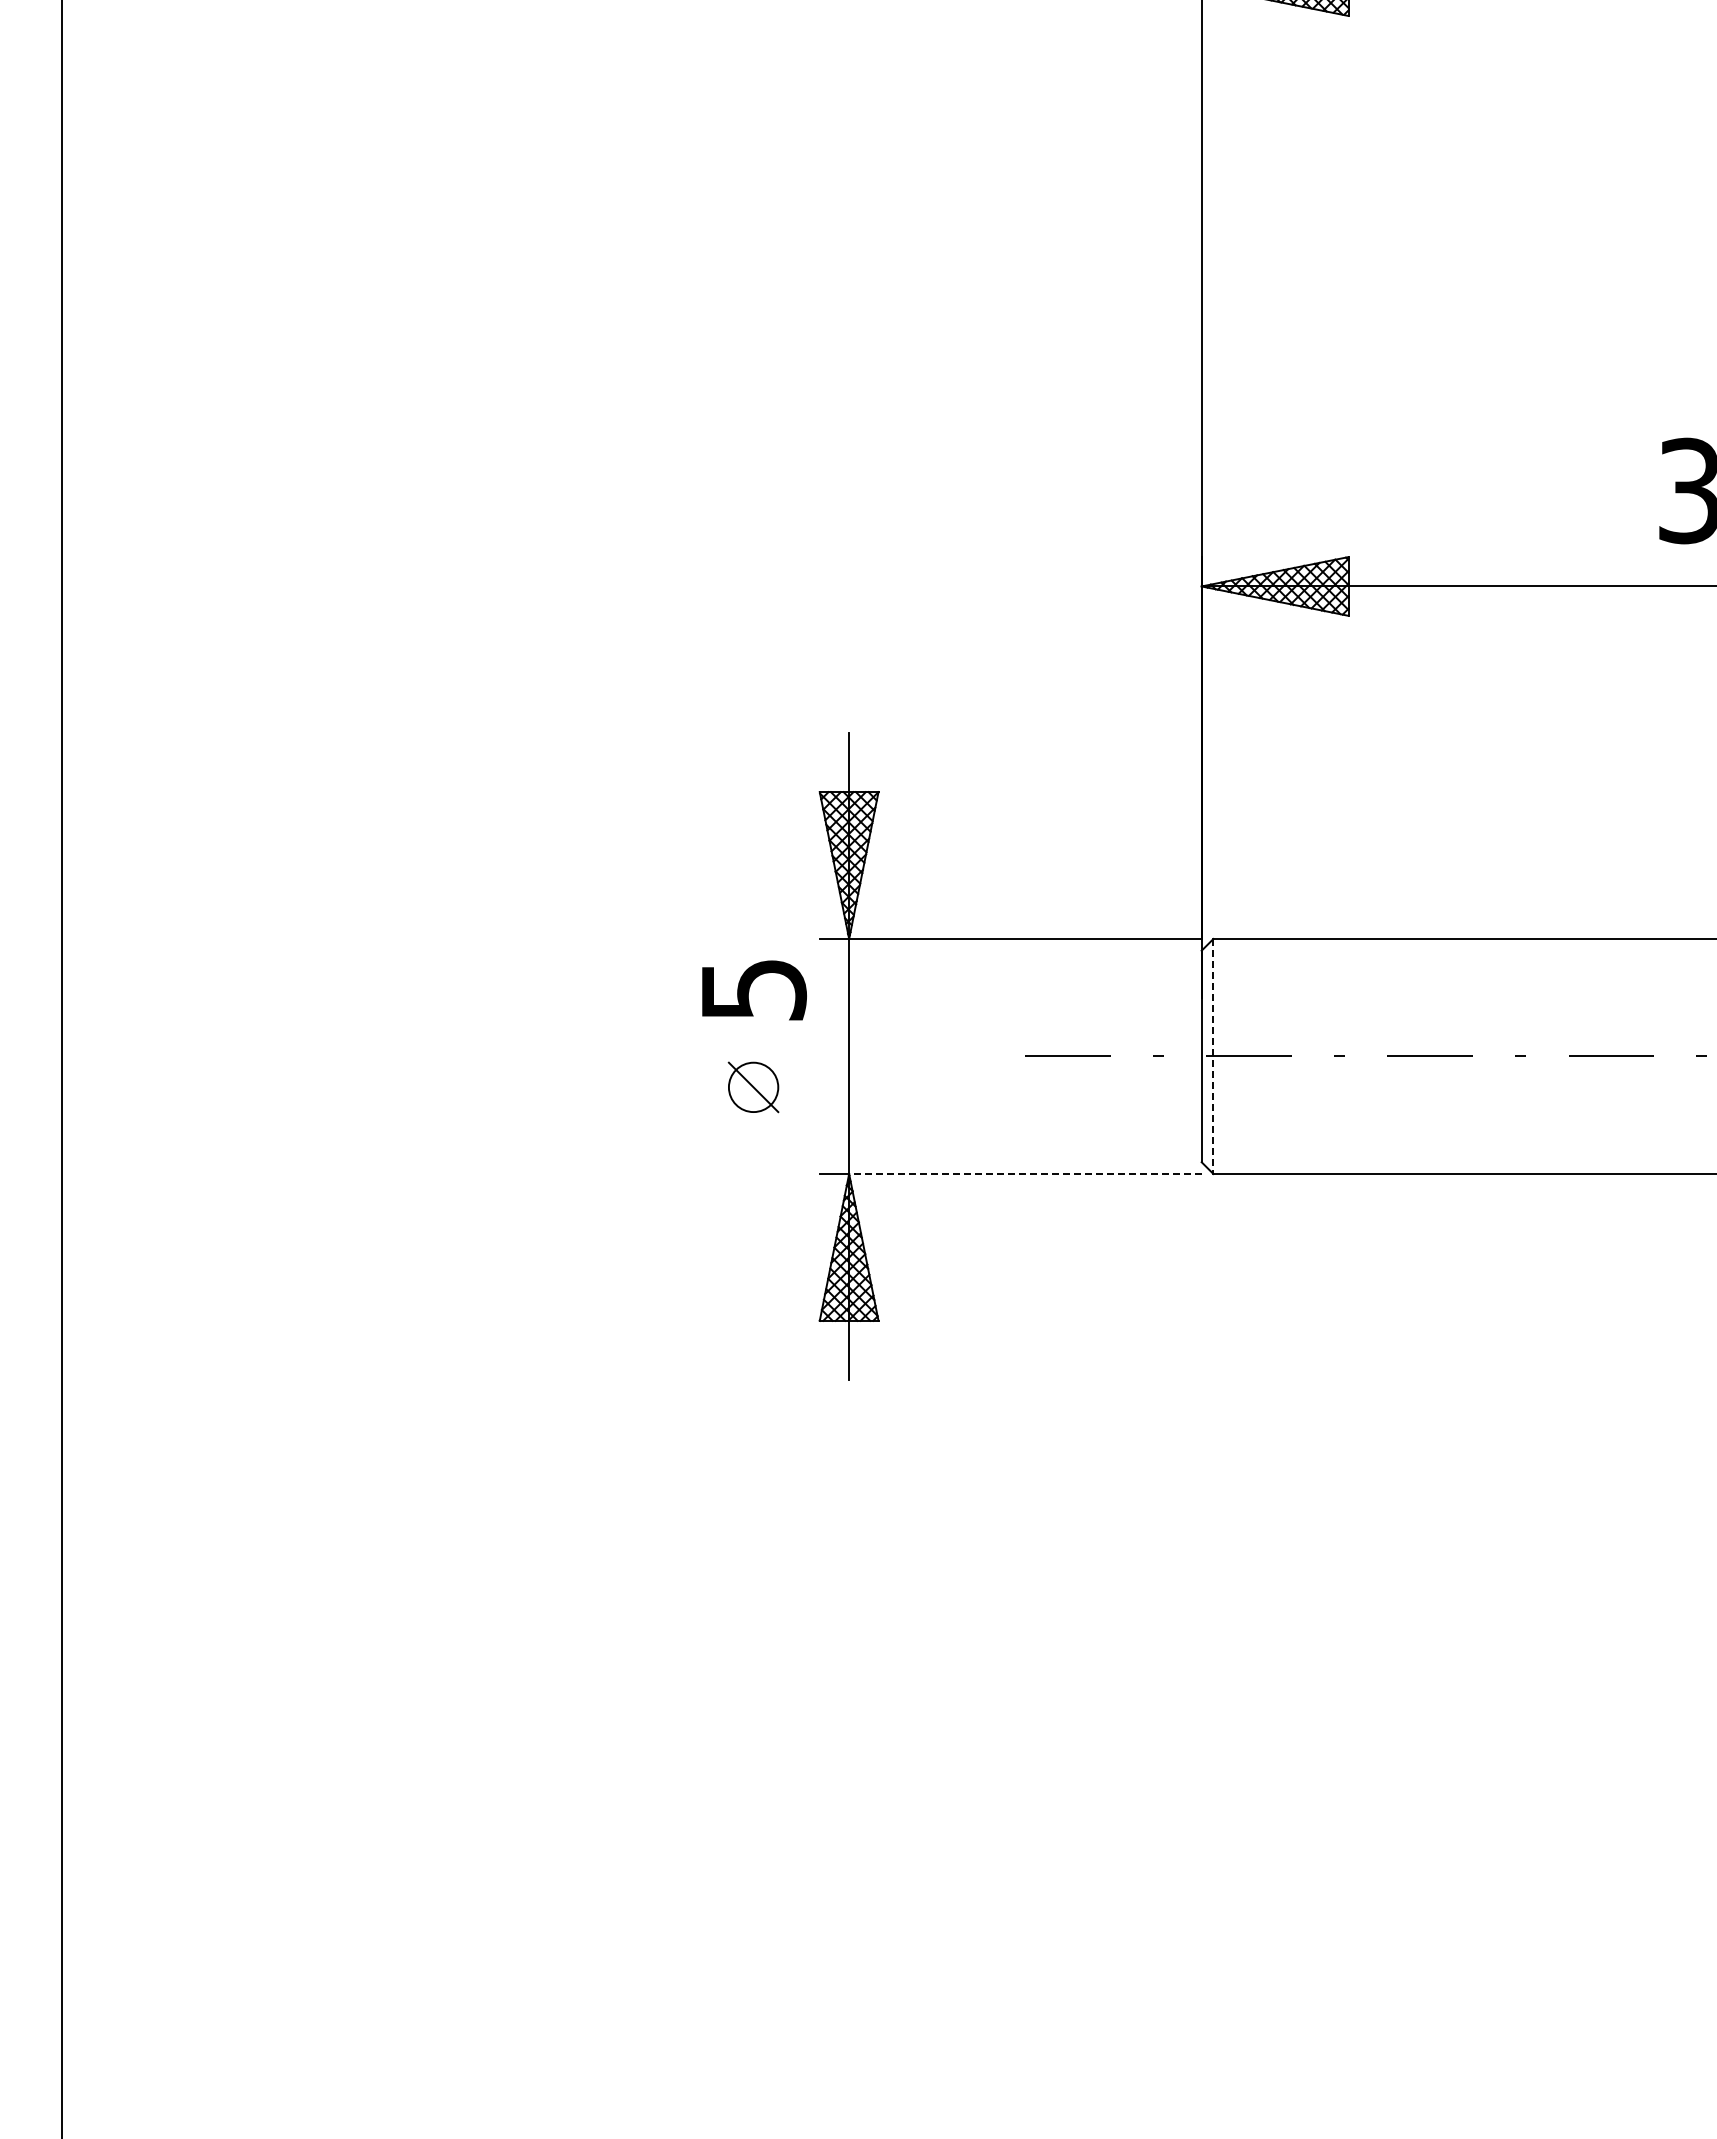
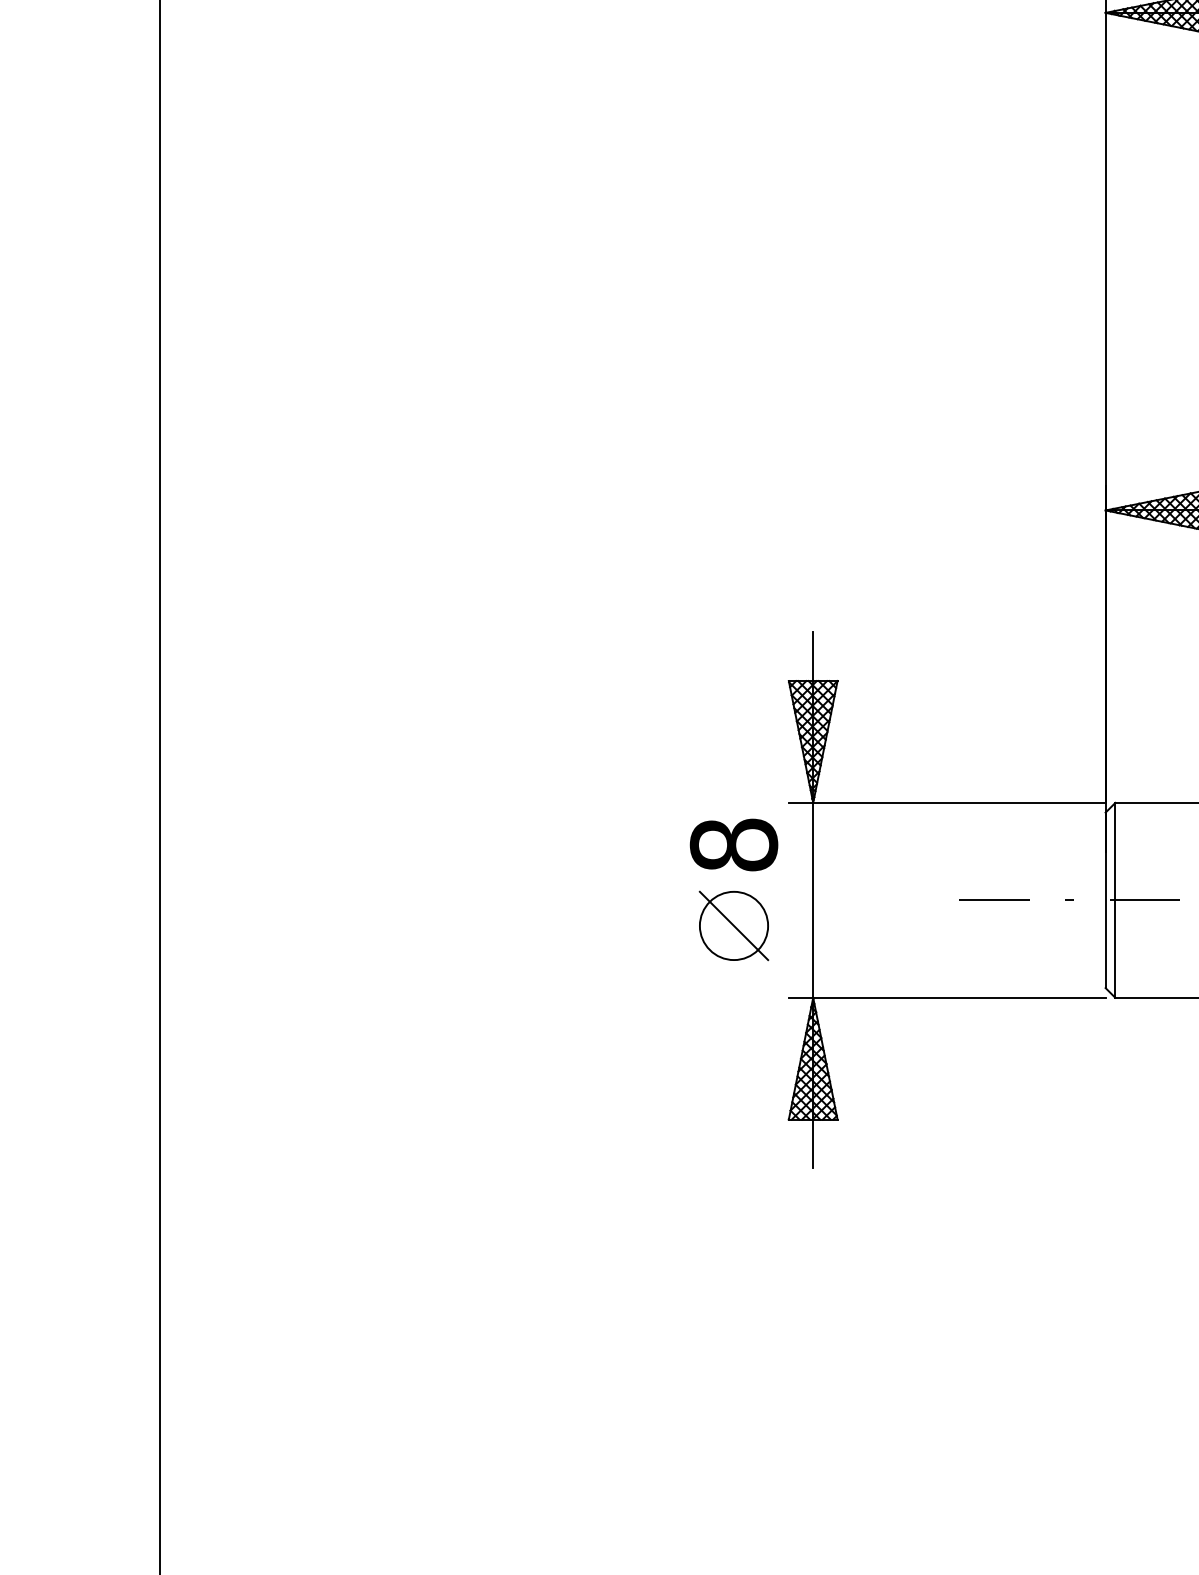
text: (753, 989) -> (733, 844), 5 -> 8
line: (1213, 1056) -> (1115, 900), dashed -> solid
part: (753, 1087) -> (733, 926), size x1.67
line: (1024, 1174) -> (958, 998), dashed -> solid

